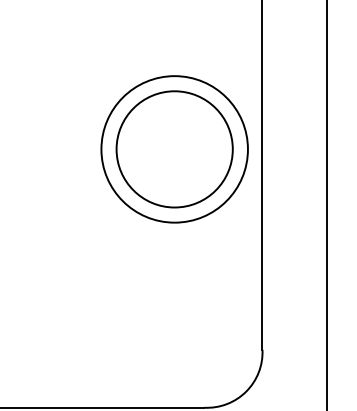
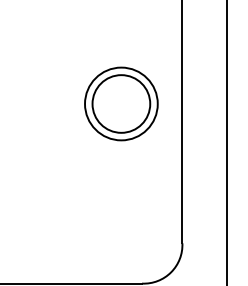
part: (174, 148) -> (121, 103), size x0.71

